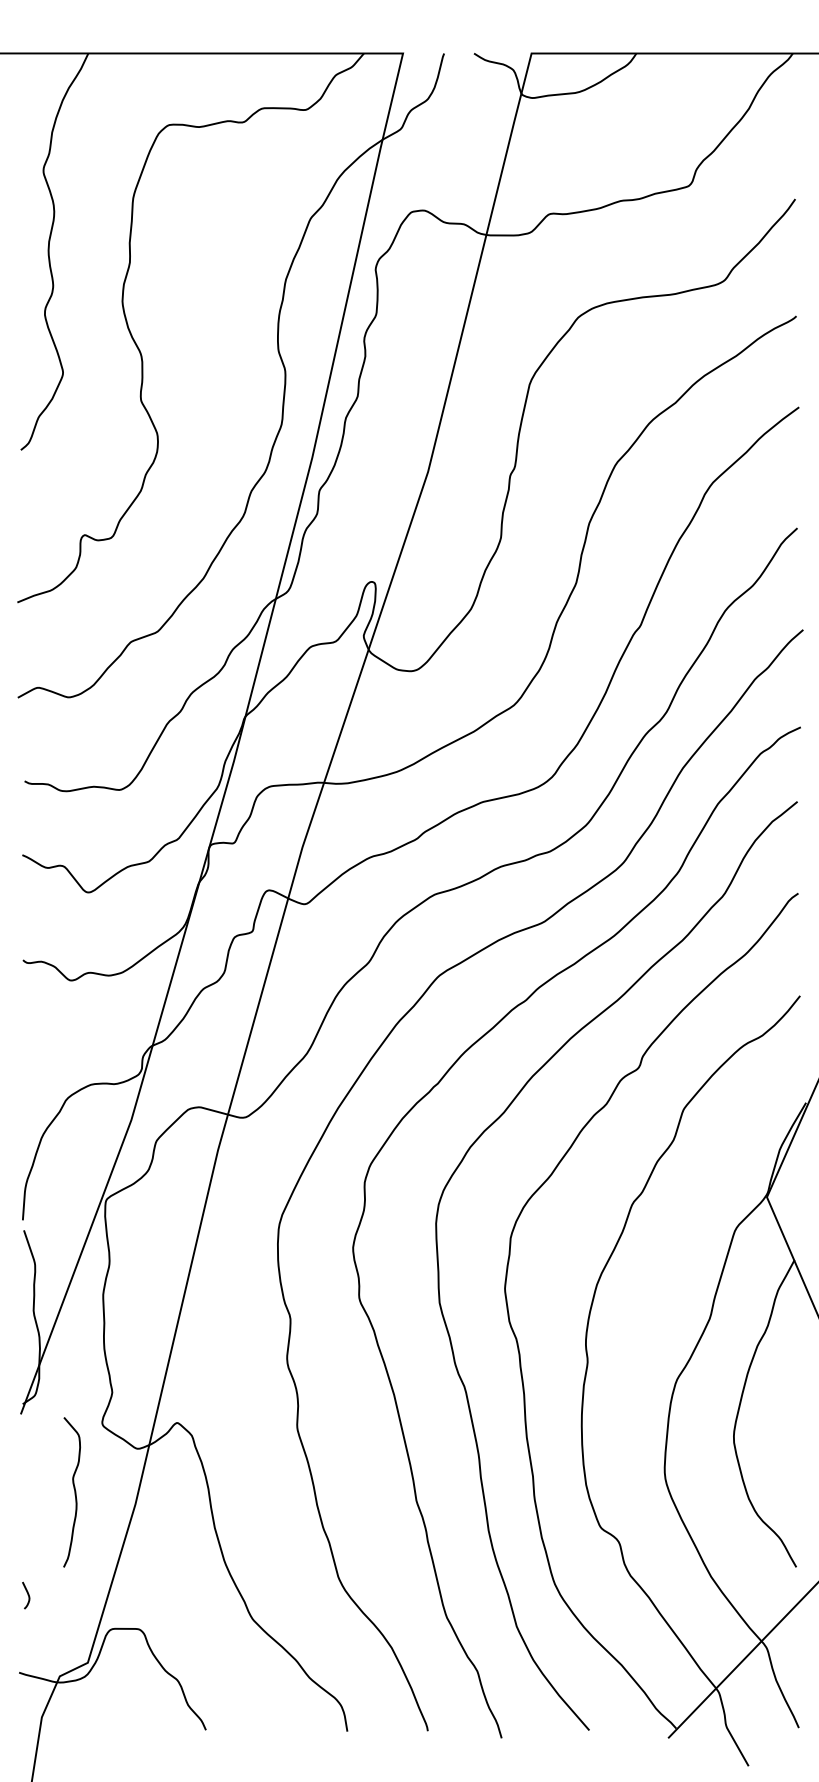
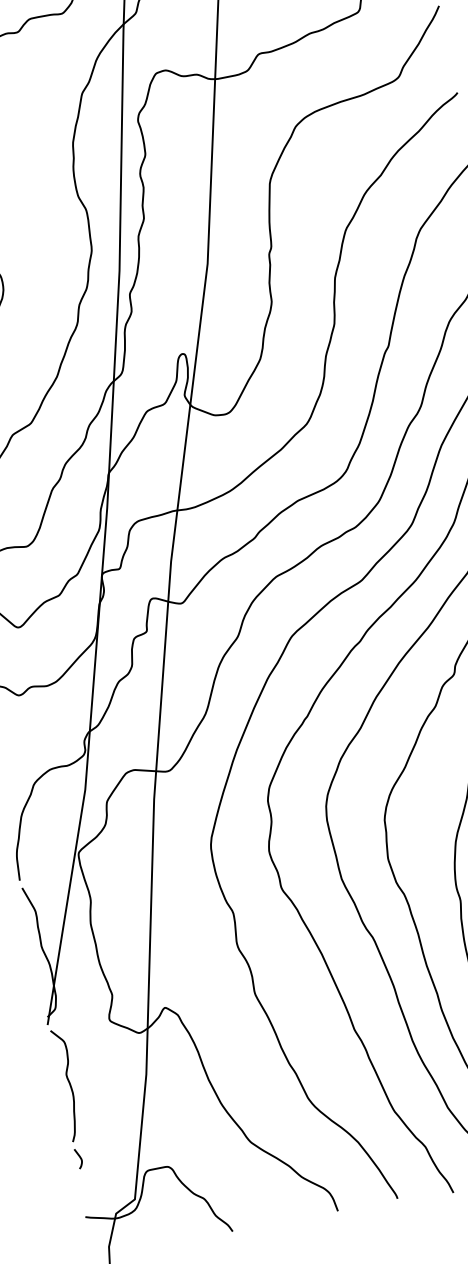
curve: (74, 1492) -> (69, 1084), moved

